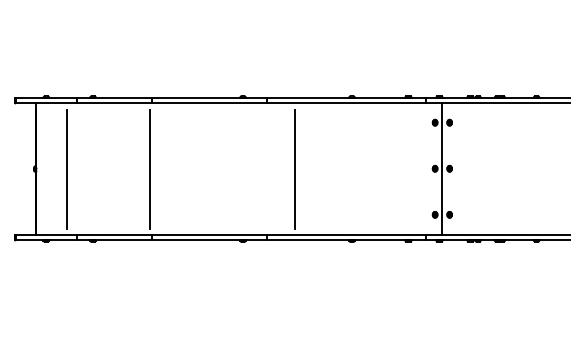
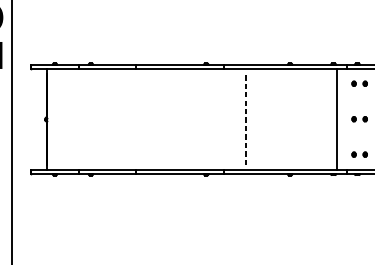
line: (67, 168) -> (71, 119), removed
line: (150, 168) -> (135, 119), removed
line: (294, 168) -> (245, 119), solid -> dashed
line: (442, 169) -> (337, 119), moved

